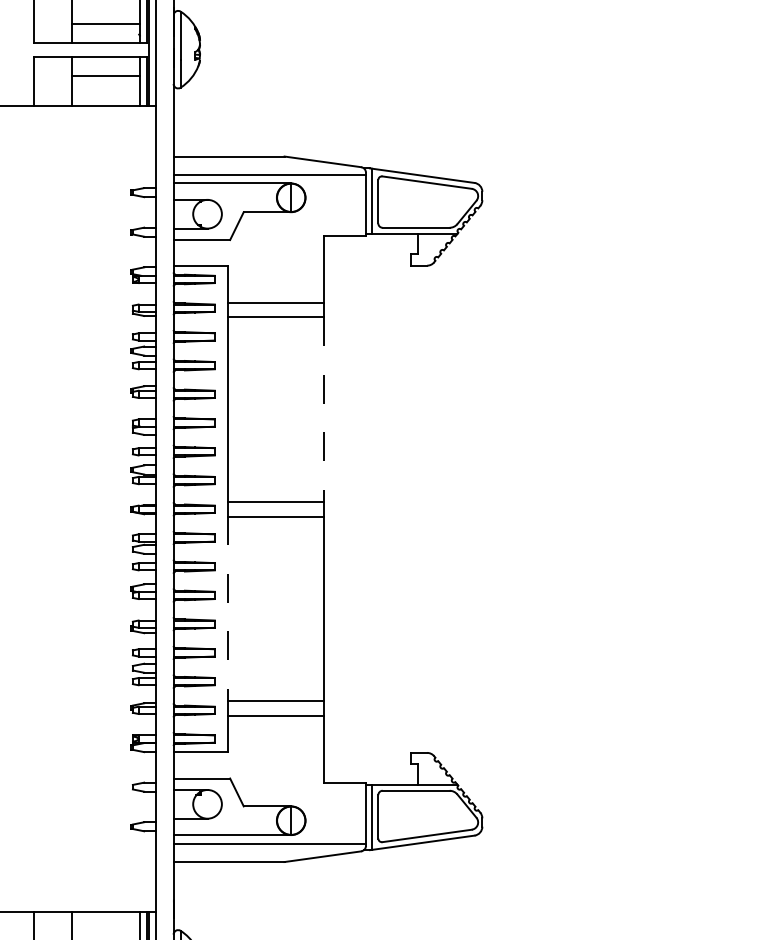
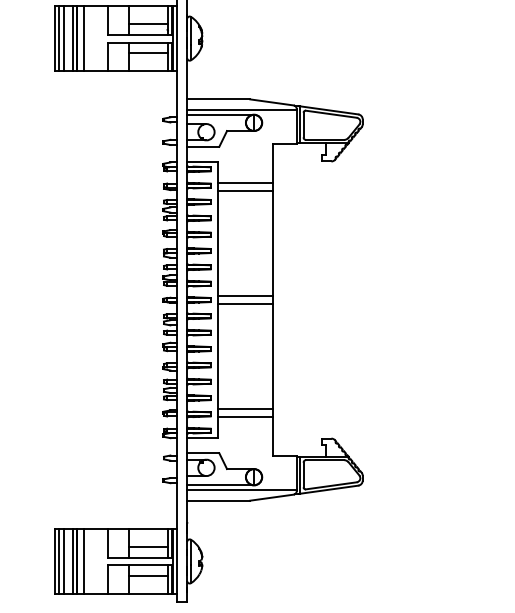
line: (323, 409) -> (272, 243), dashed -> solid
line: (228, 610) -> (218, 357), dashed -> solid

